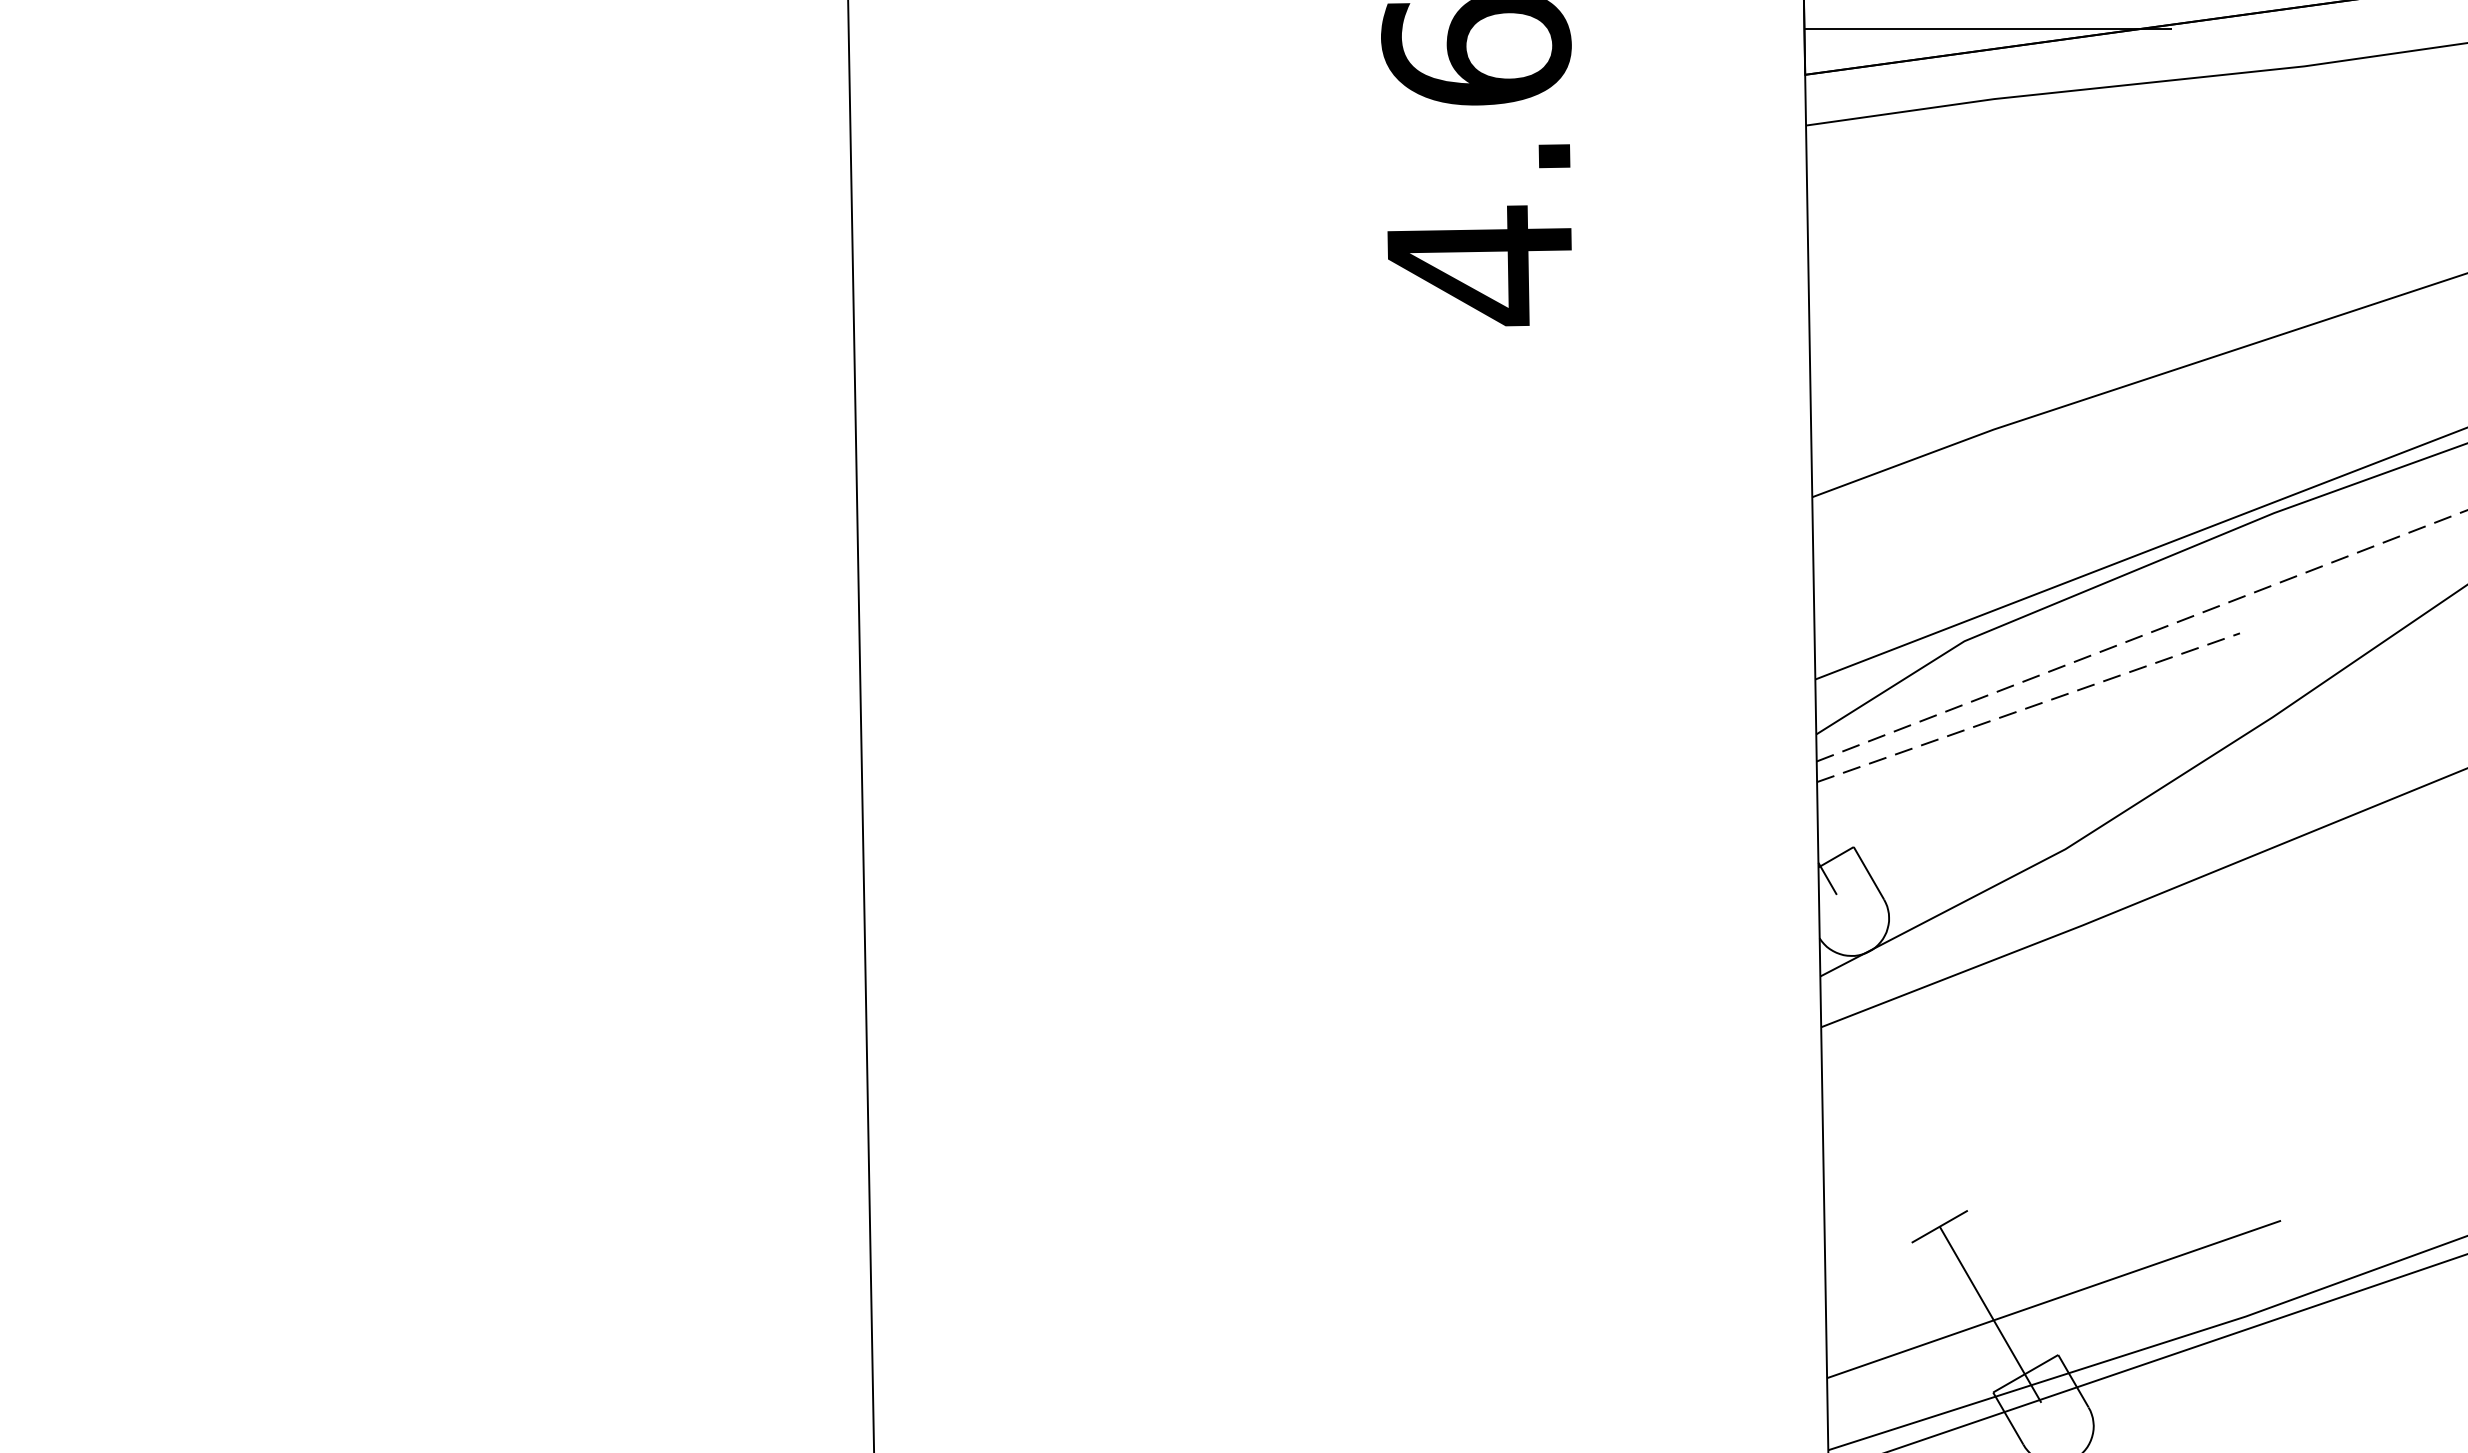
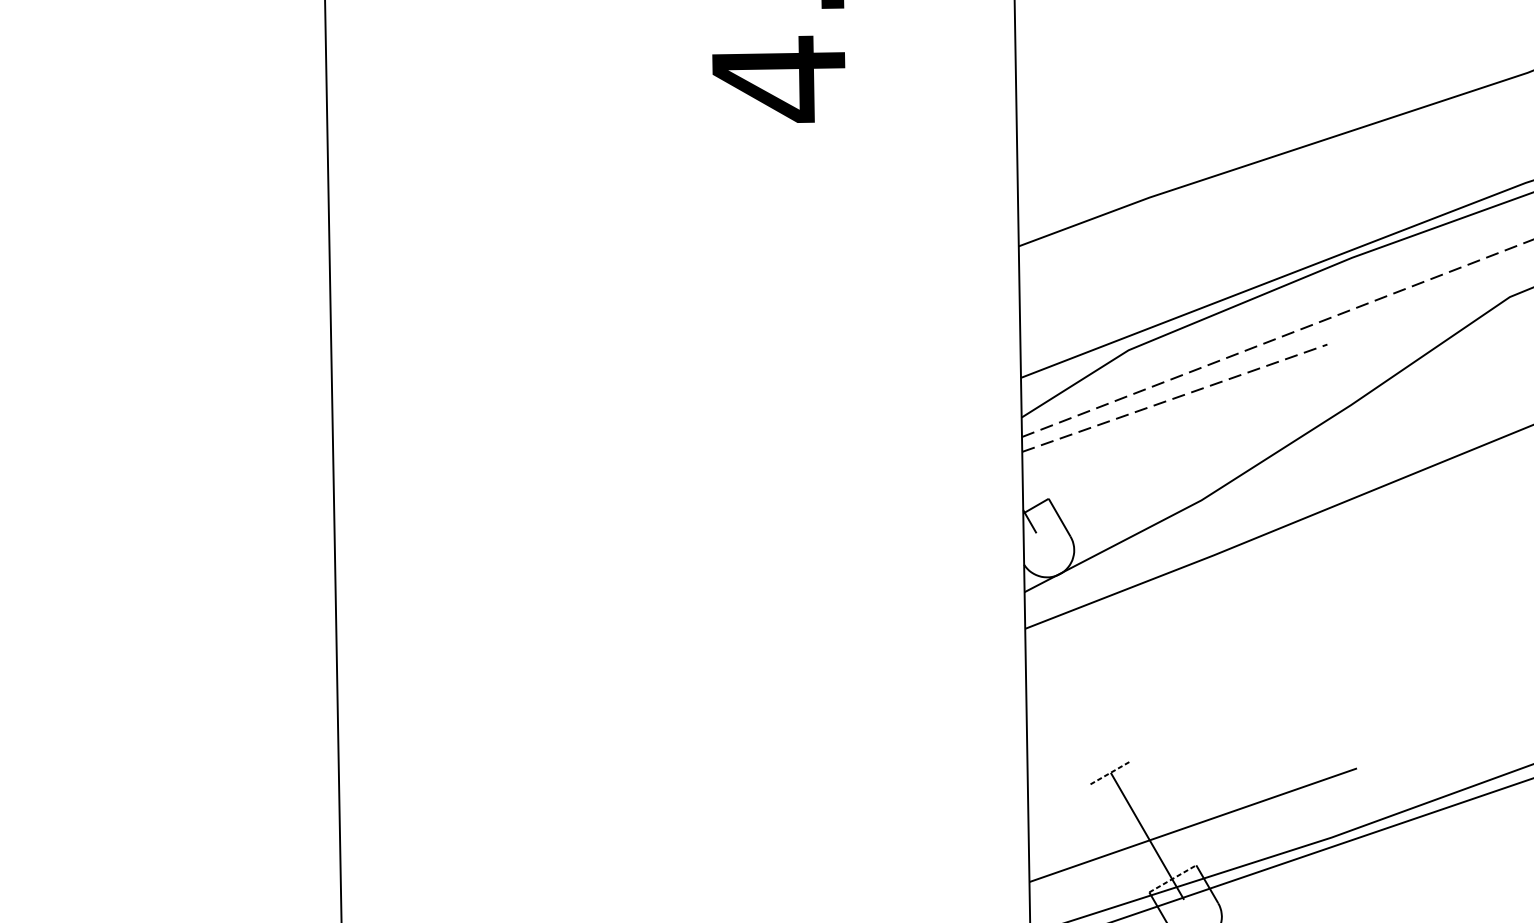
line: (1940, 1226) -> (1111, 772), solid -> dashed
line: (2025, 1373) -> (1172, 878), solid -> dashed

